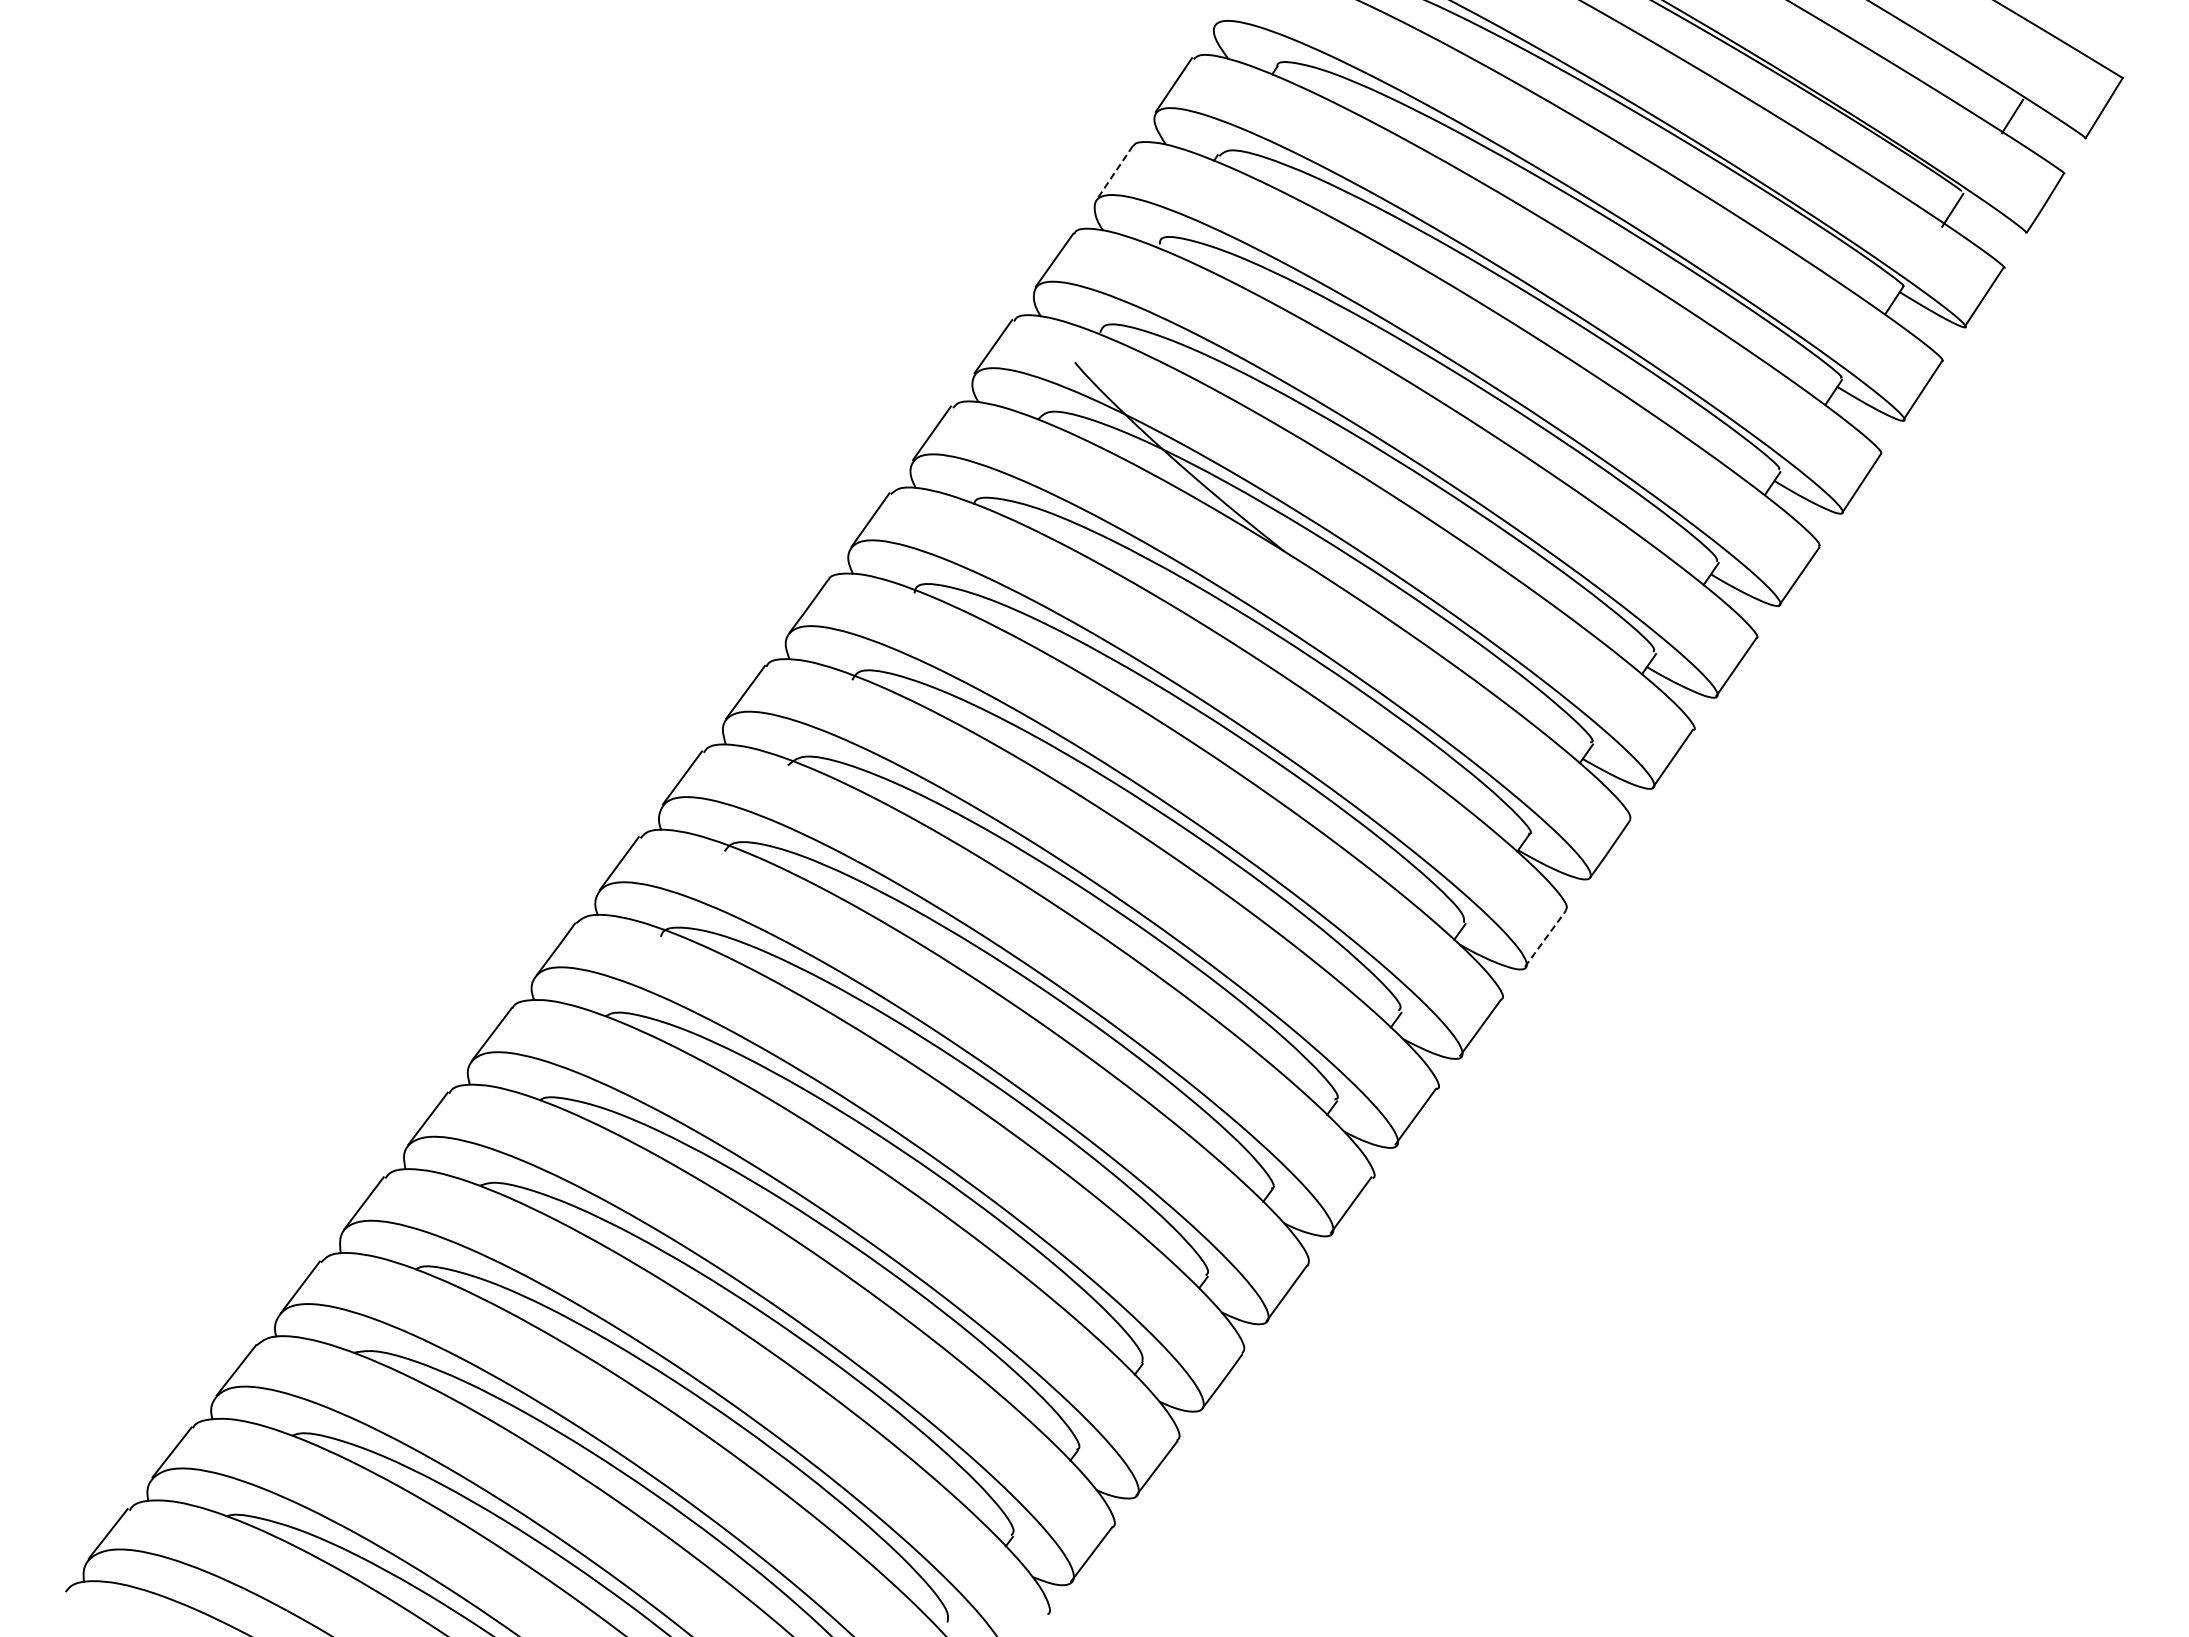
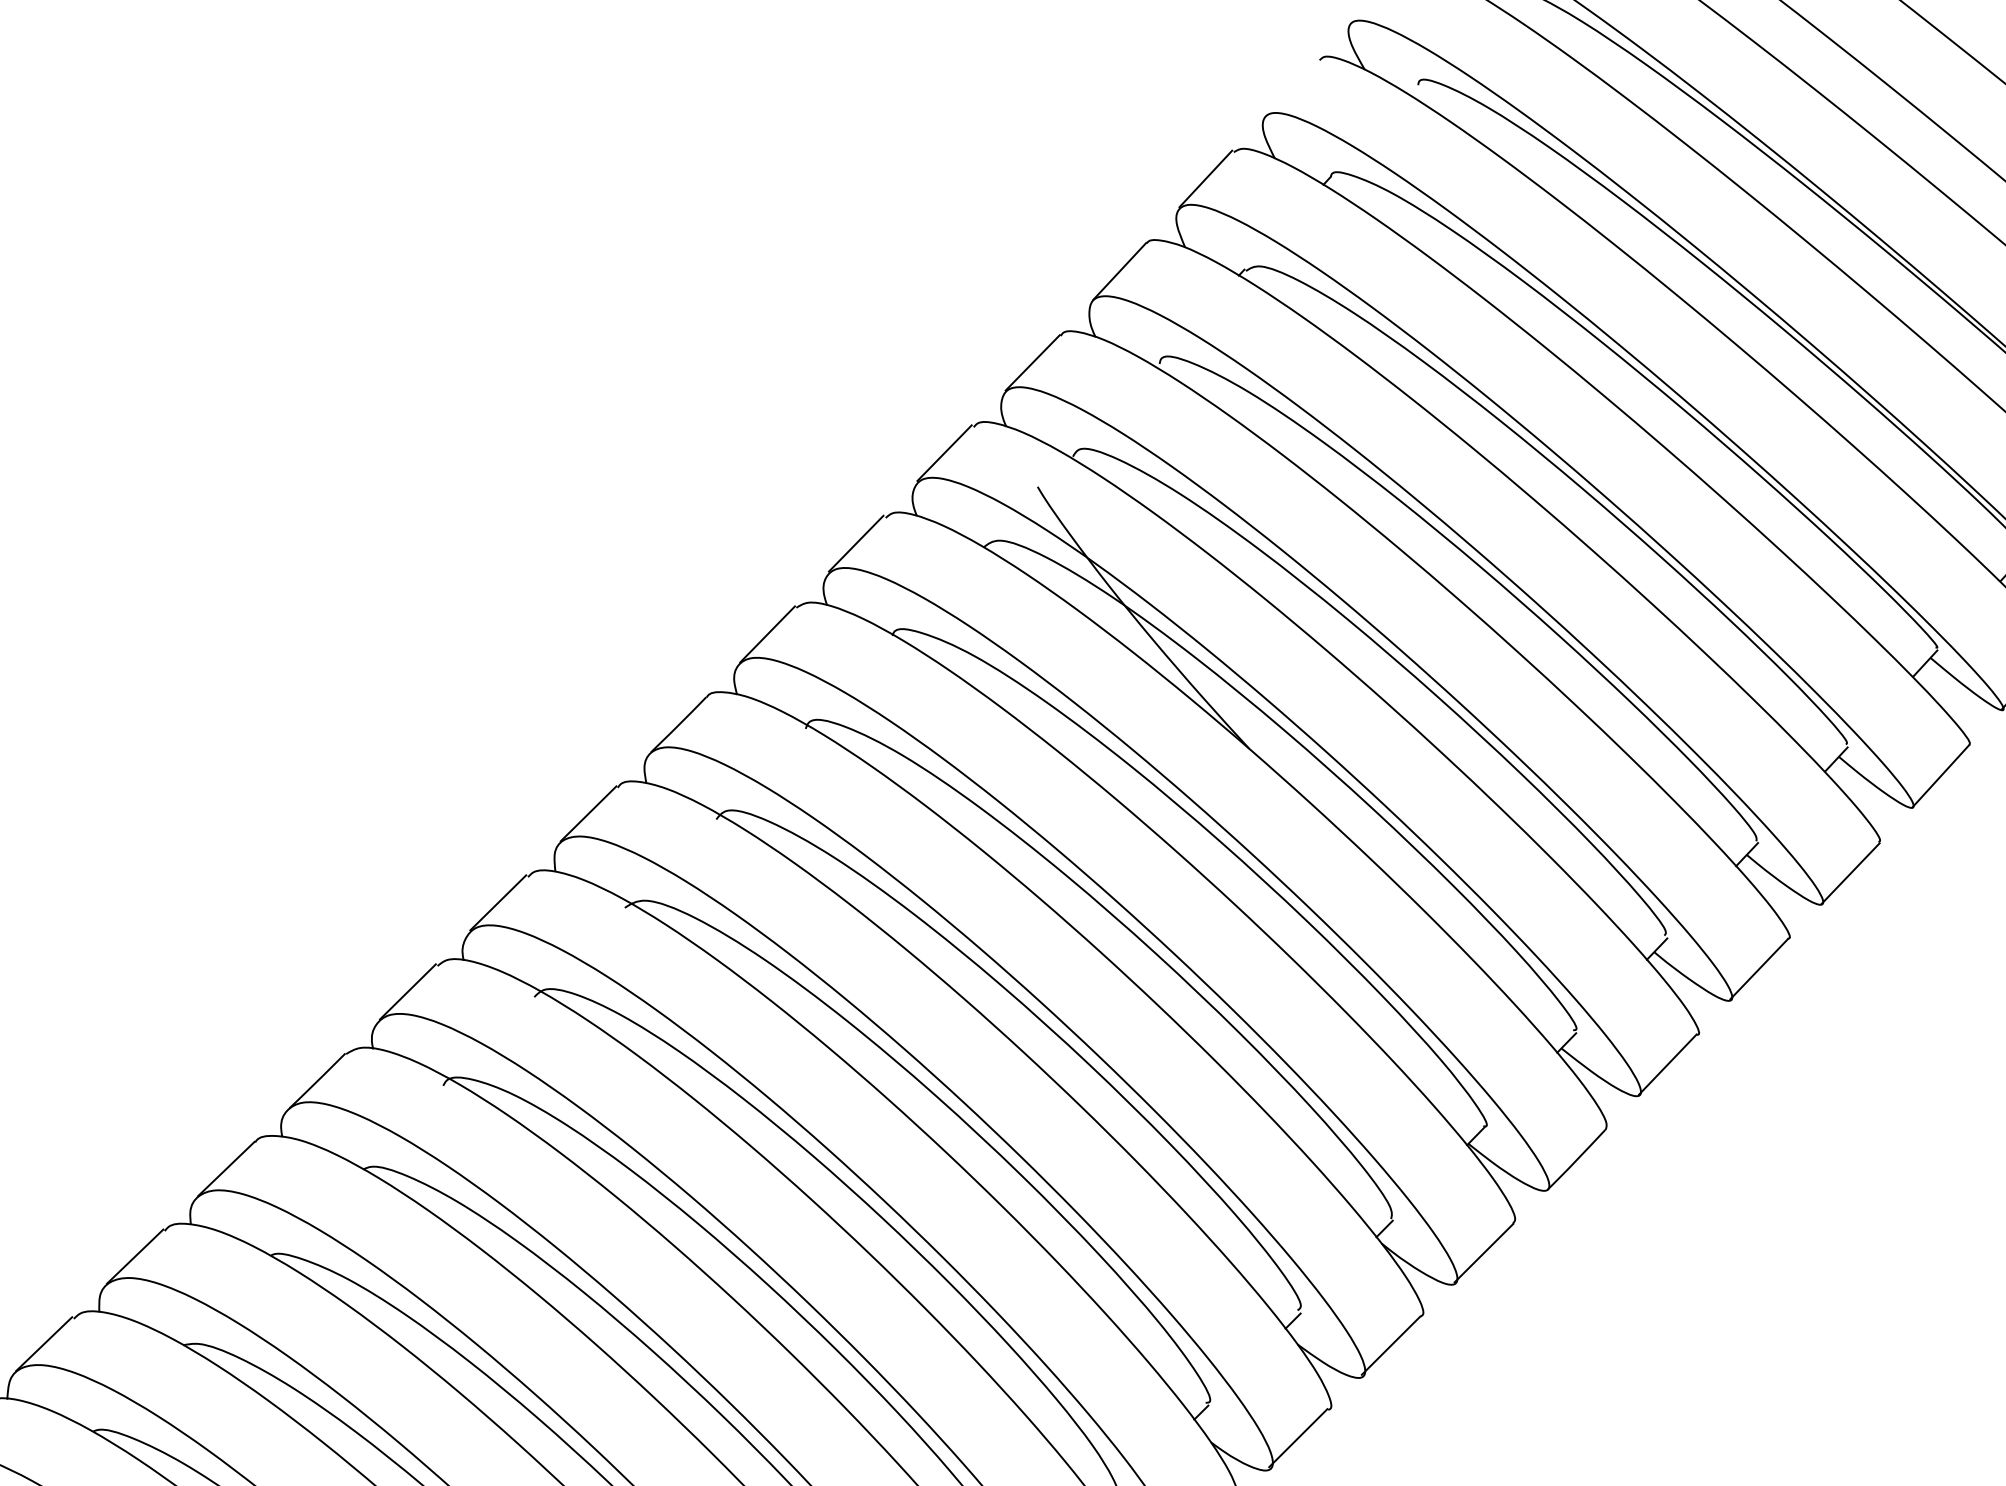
line: (1114, 172) -> (1119, 270), dashed -> solid
line: (1545, 938) -> (1484, 1252), dashed -> solid

